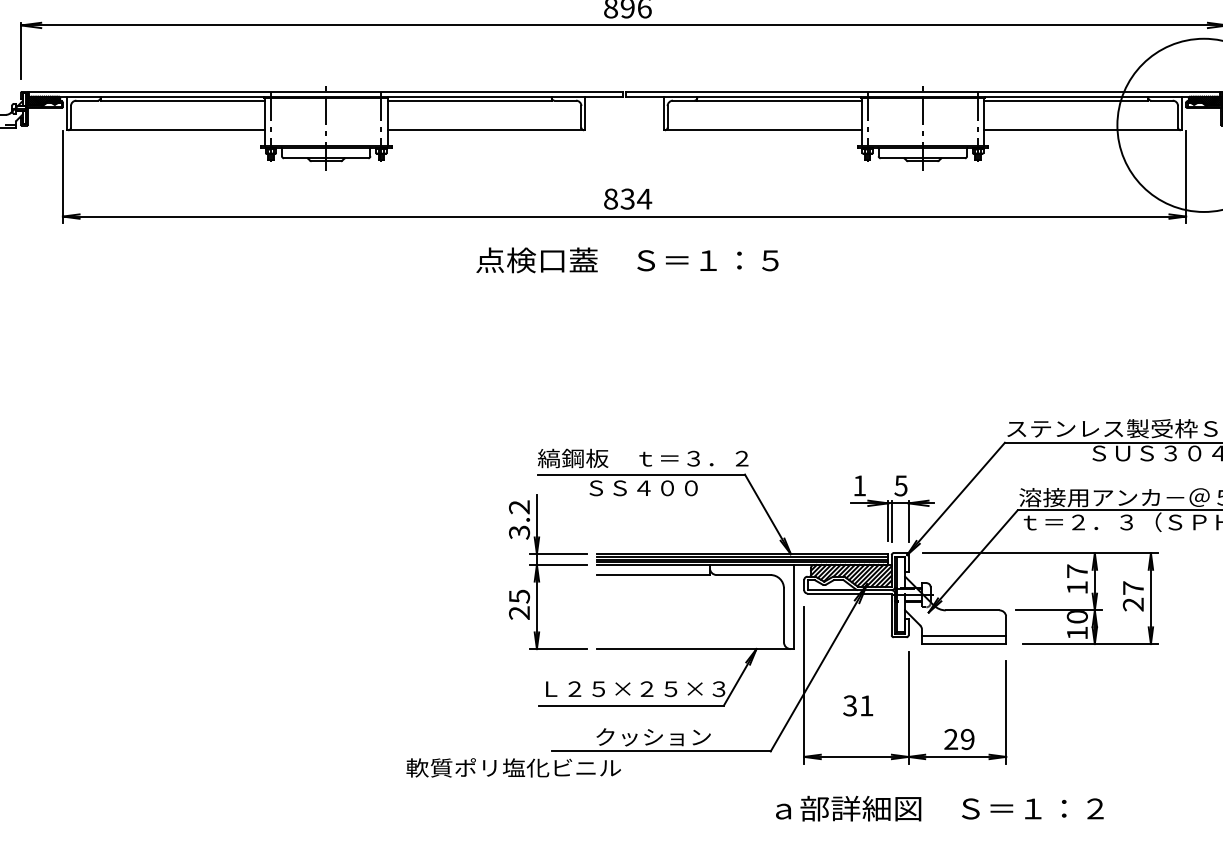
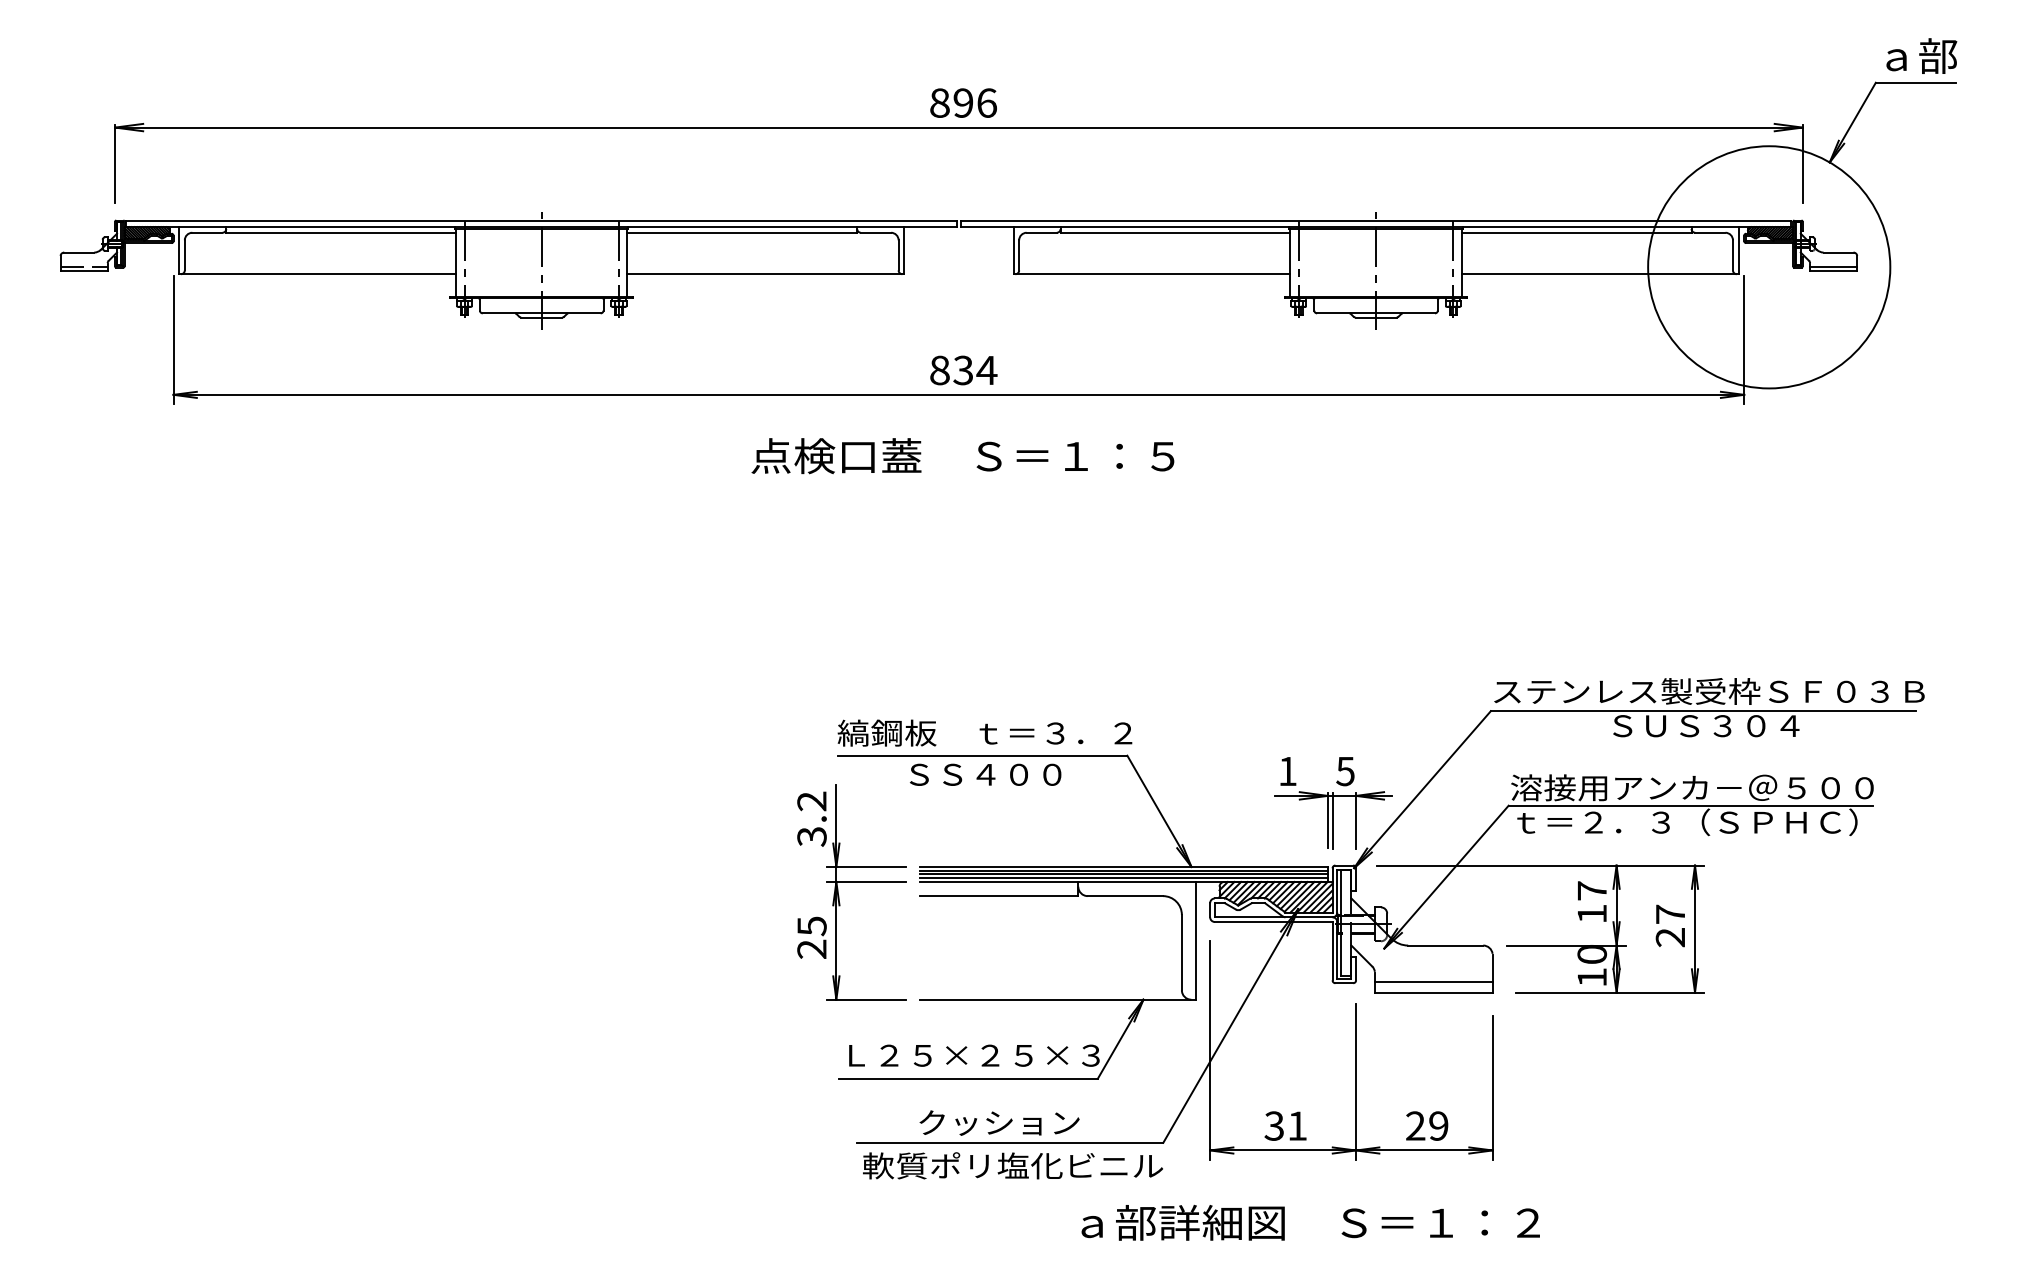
text: (858, 705) -> (1285, 1125), moved
text: (513, 767) -> (1012, 1165), moved
text: (939, 808) -> (1310, 1222), moved

